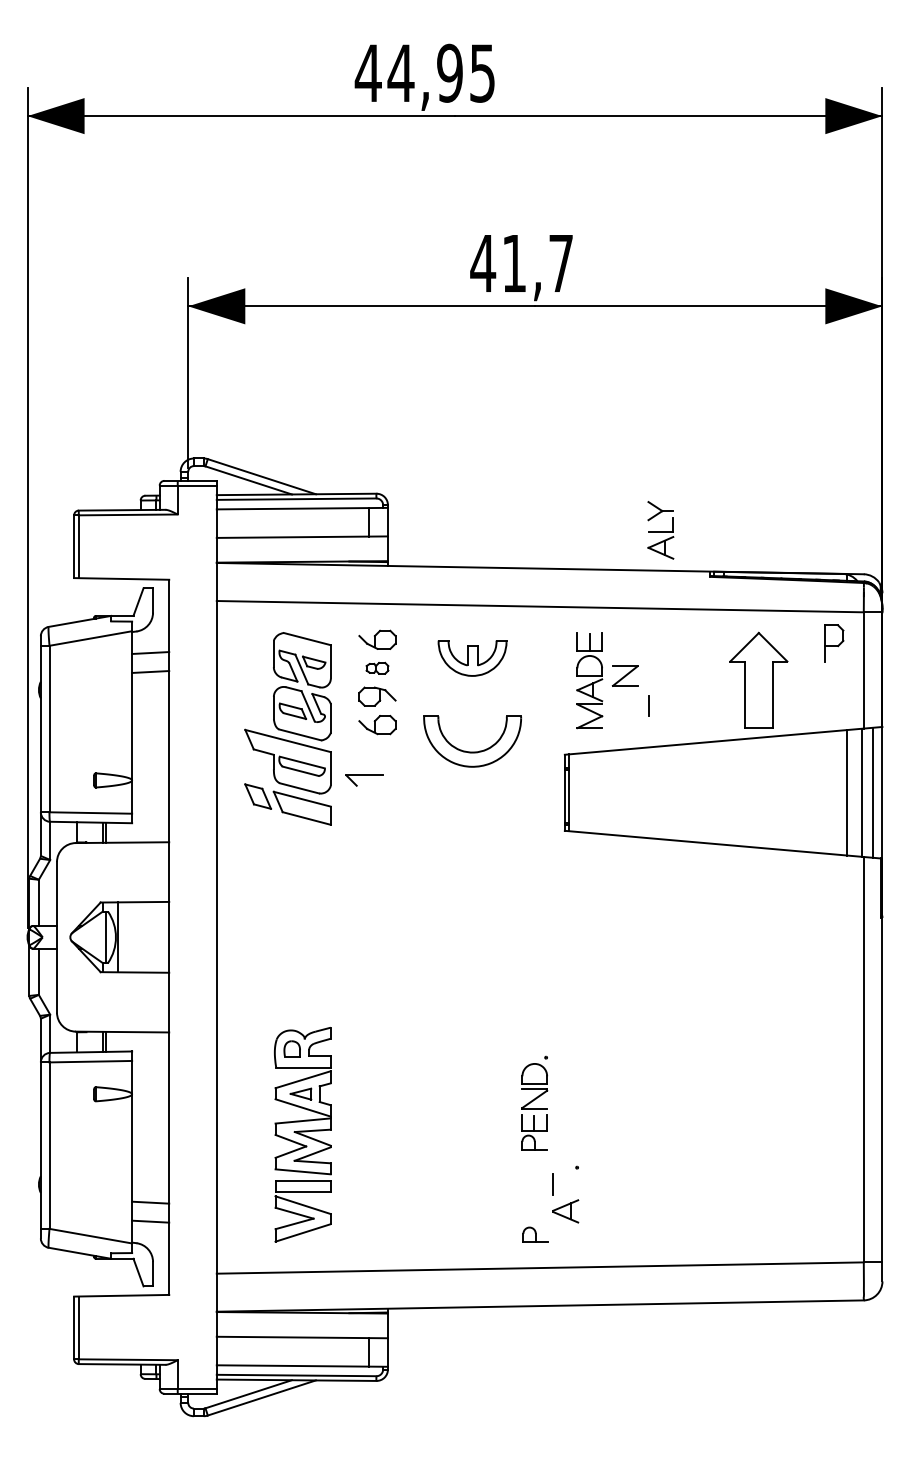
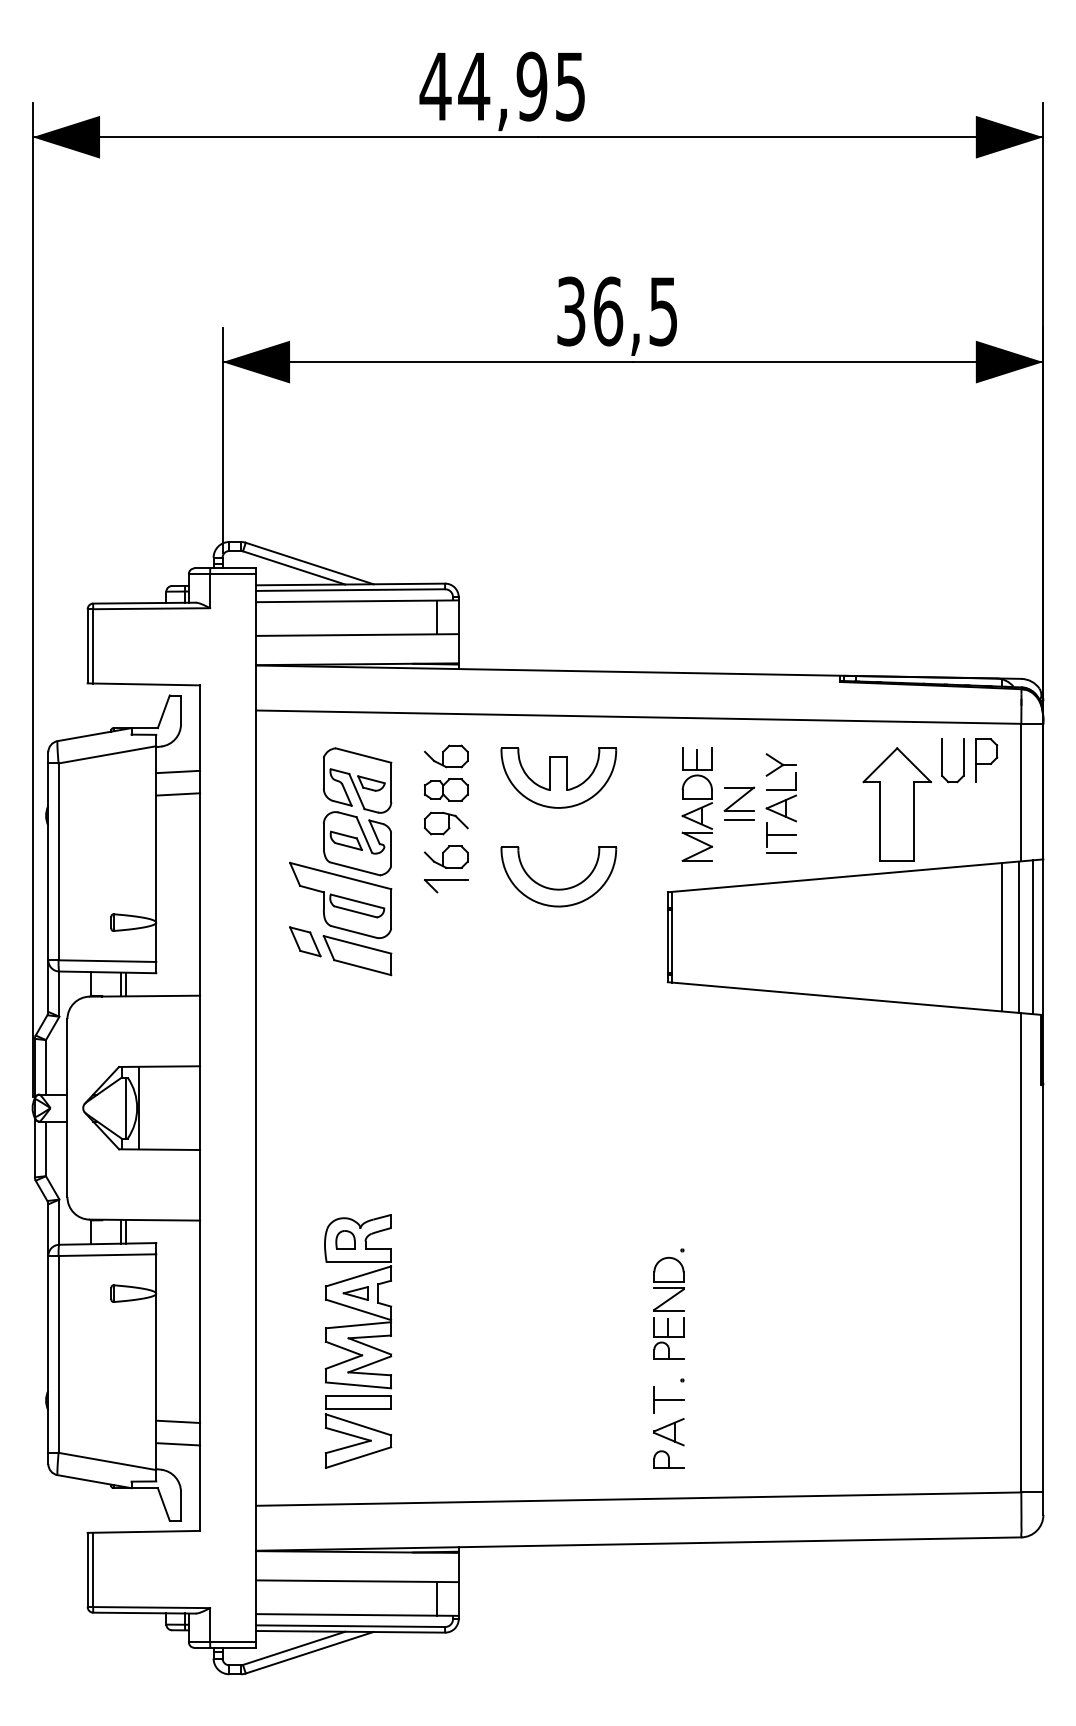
text: (521, 263) -> (616, 311), 41,7 -> 36,5
part: (660, 530) -> (780, 787), moved
part: (797, 643) -> (942, 760), added
part: (472, 658) -> (558, 778), size x1.43
part: (377, 668) -> (446, 790), size x1.67
line: (624, 693) -> (738, 819), added
line: (660, 706) -> (780, 835), added
line: (660, 721) -> (780, 852), added
part: (364, 780) -> (446, 886), moved
part: (534, 1102) -> (668, 1303), moved
line: (565, 1184) -> (668, 1400), added
part: (535, 1234) -> (668, 1459), moved

